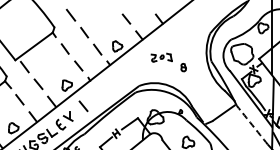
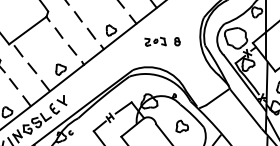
part: (183, 67) -> (177, 41), moved
line: (83, 106) -> (77, 90), removed
arc: (252, 125) -> (246, 109), dashed -> solid

